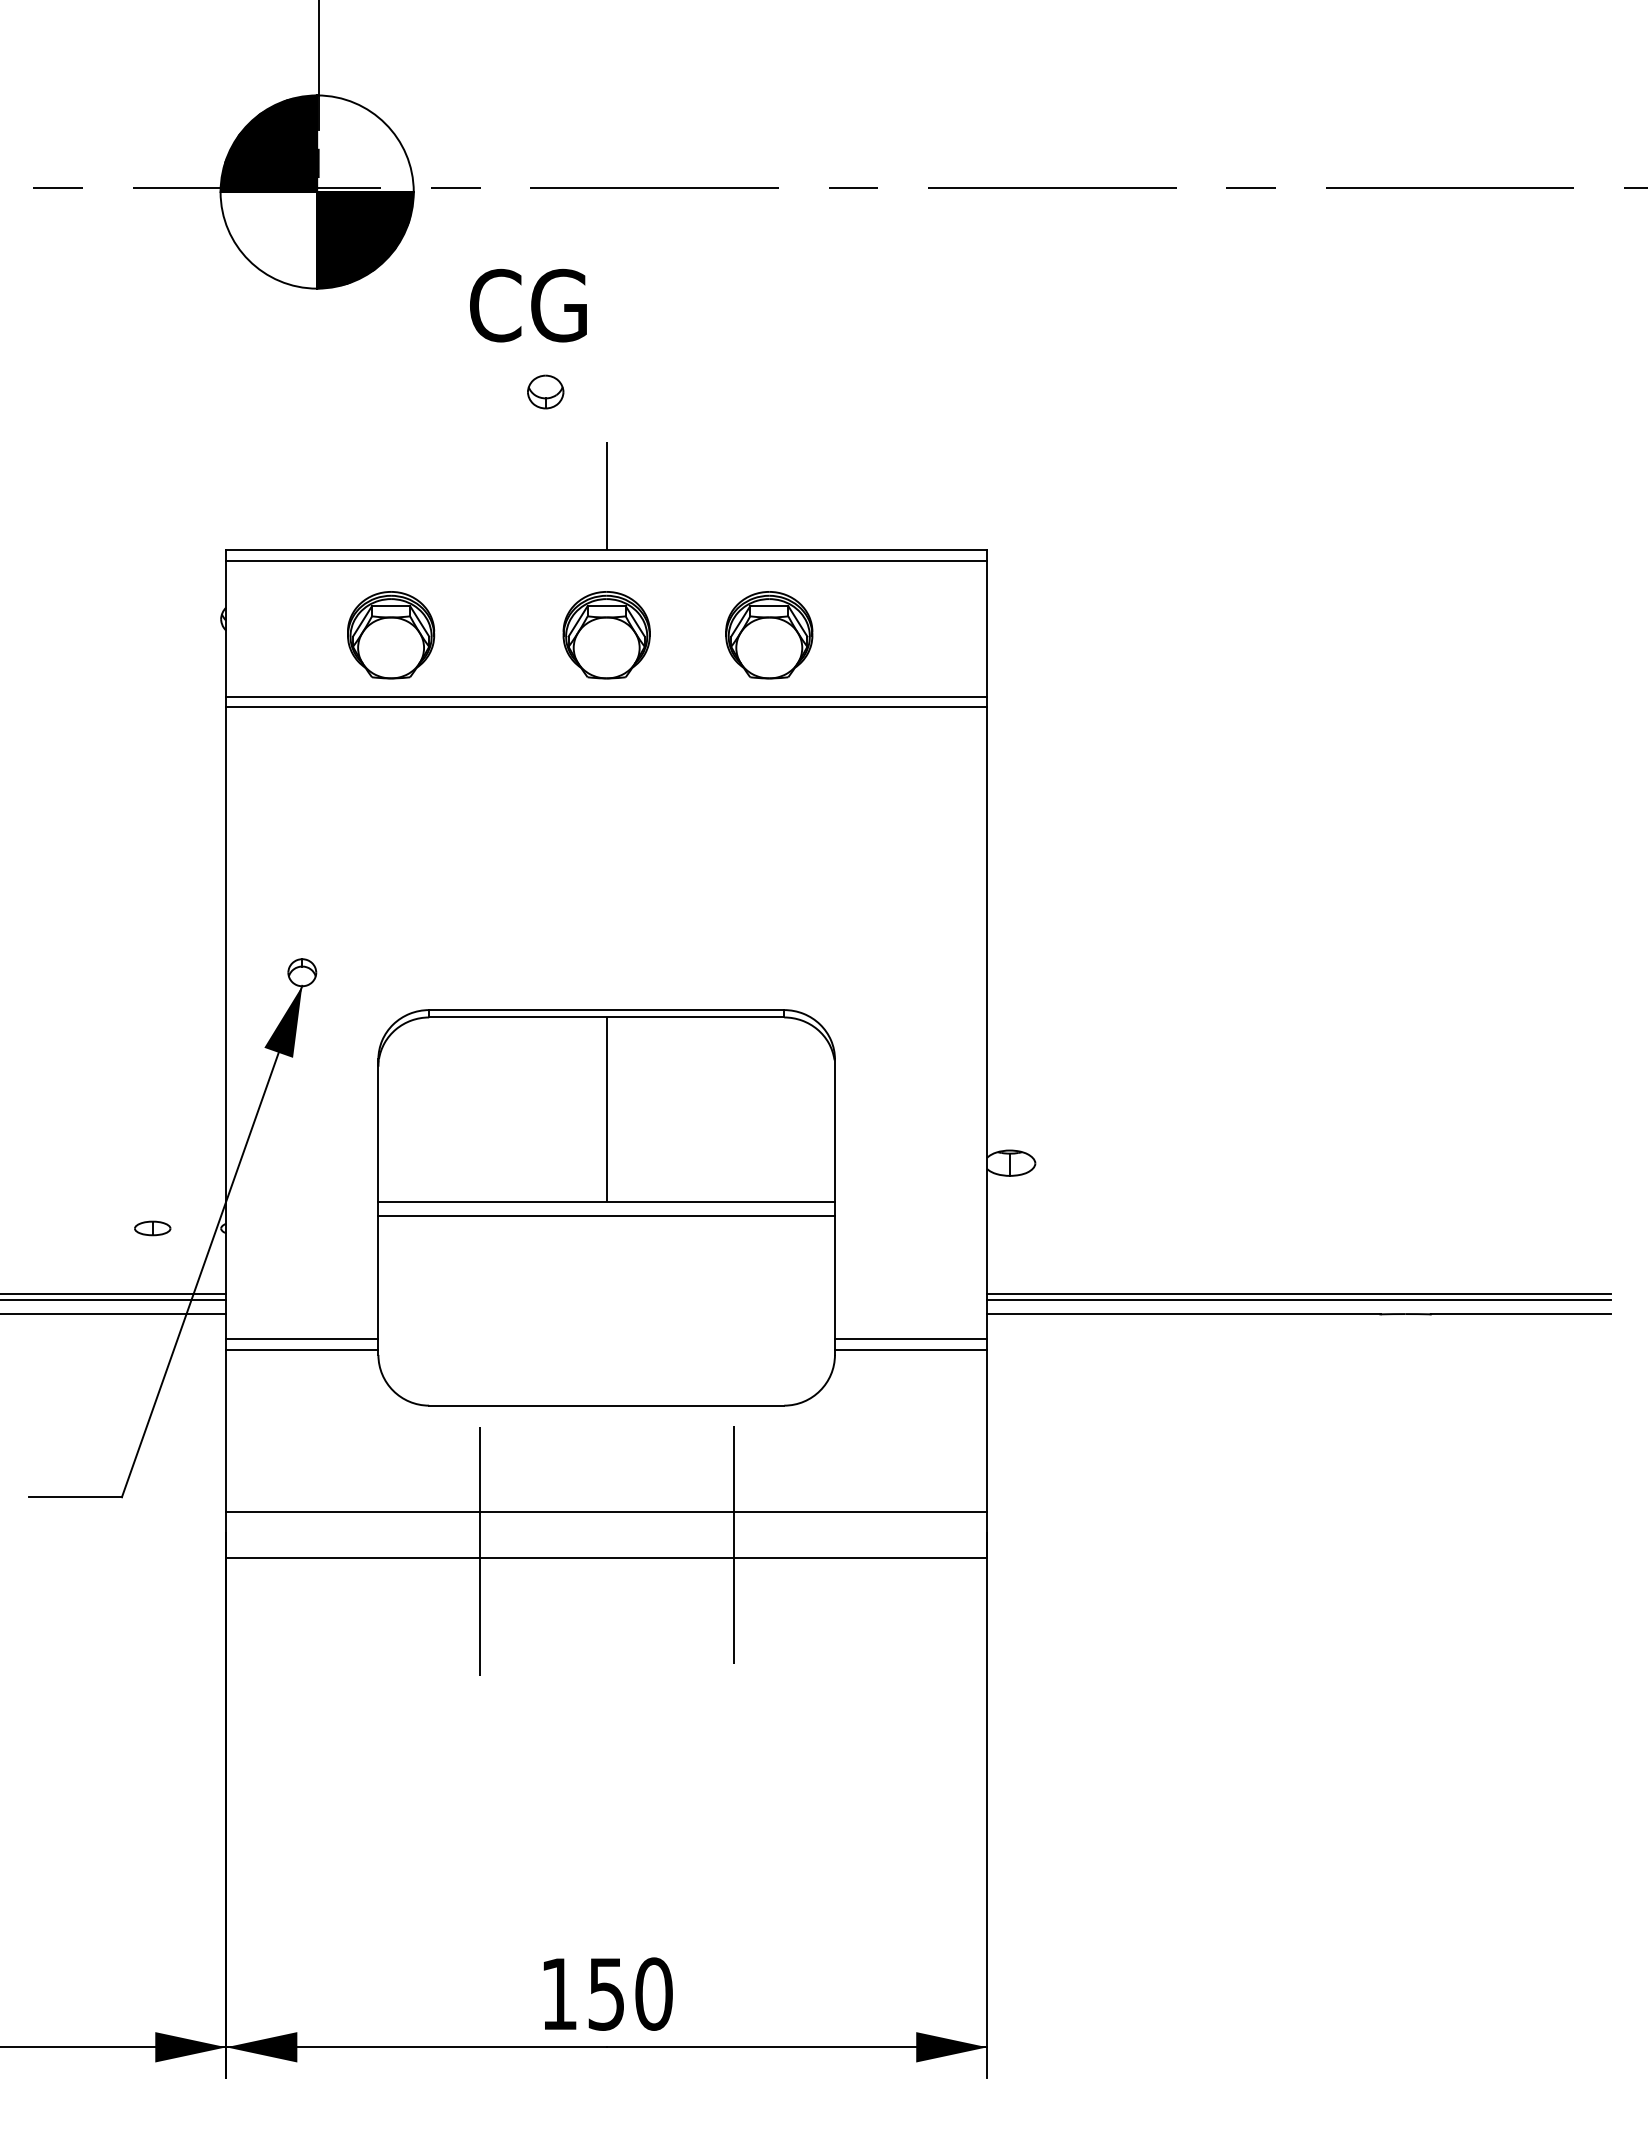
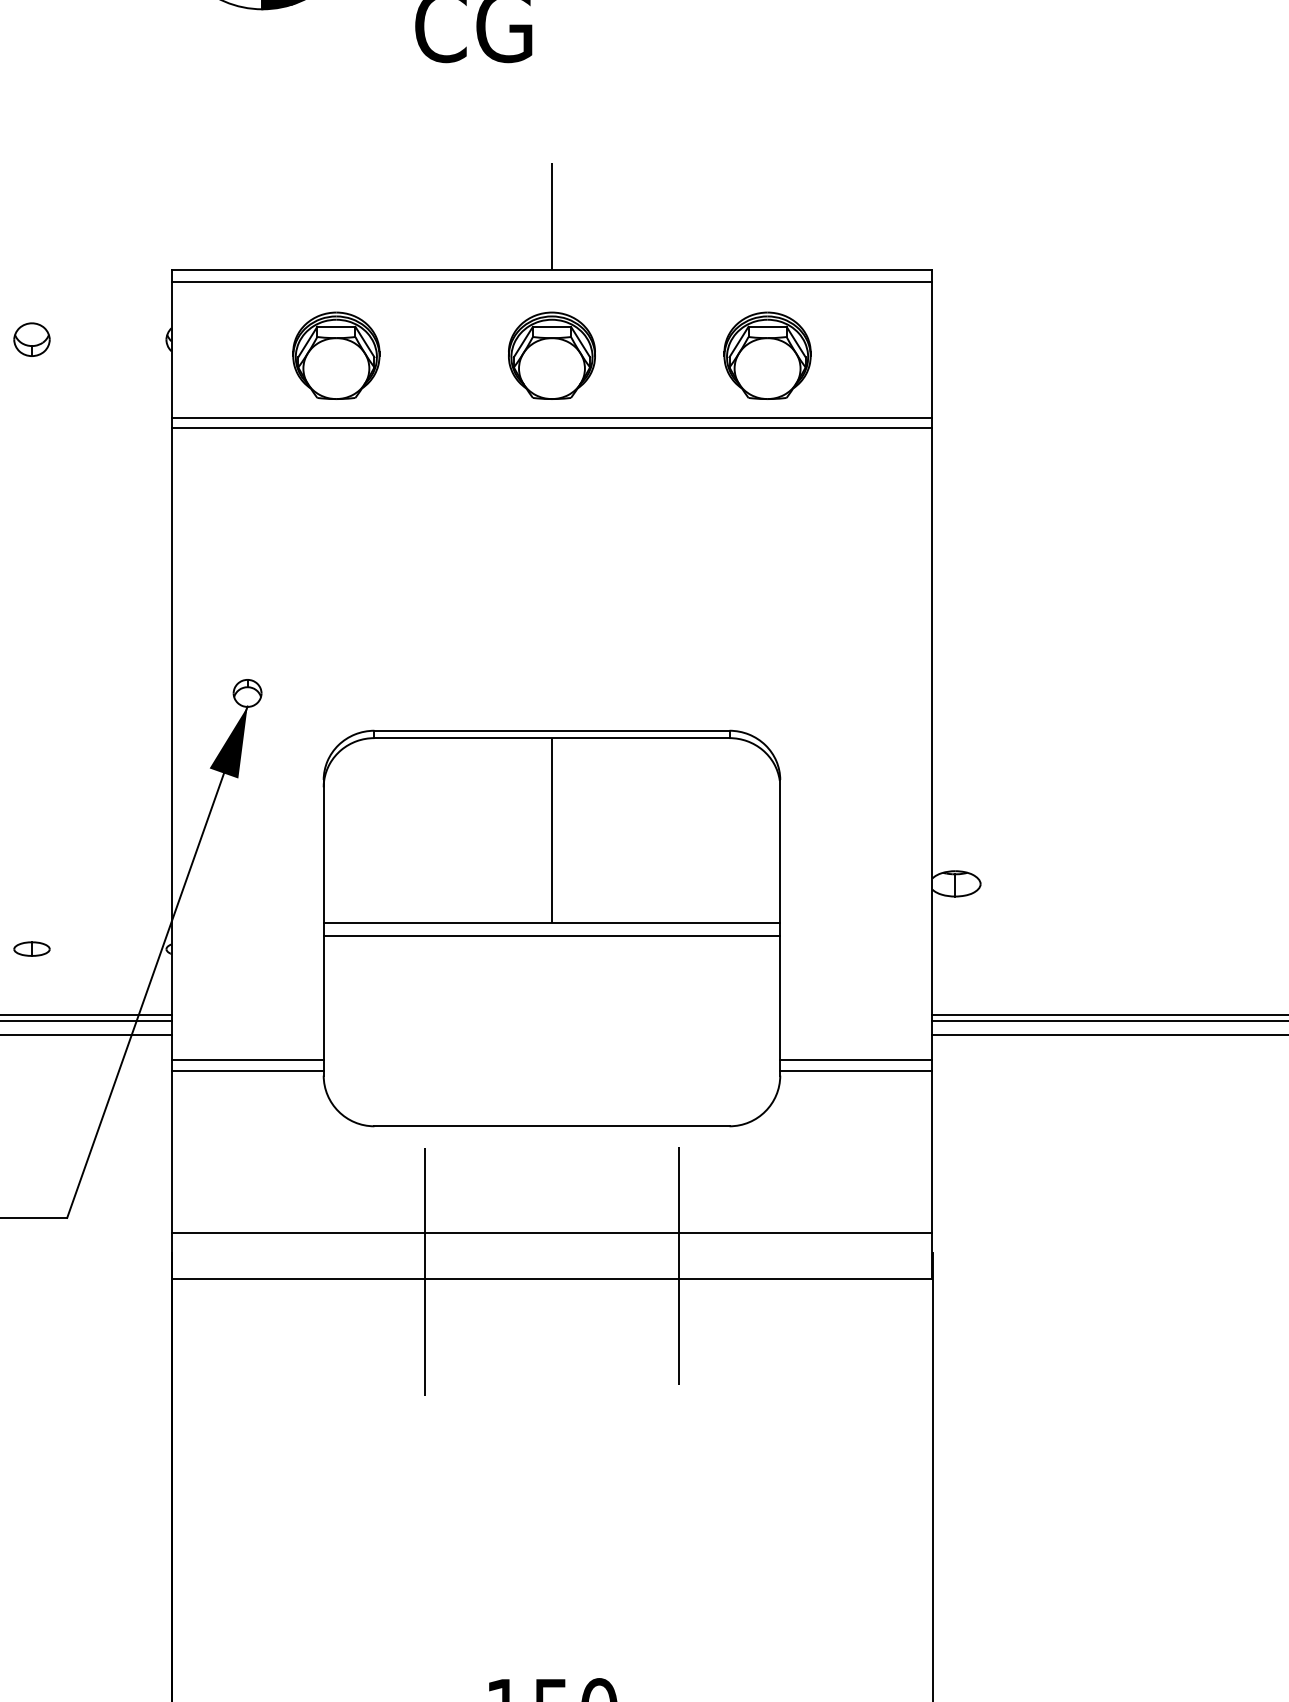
part: (545, 391) -> (31, 339), moved
part: (769, 635) -> (767, 356), moved
part: (152, 1228) -> (31, 949), moved

